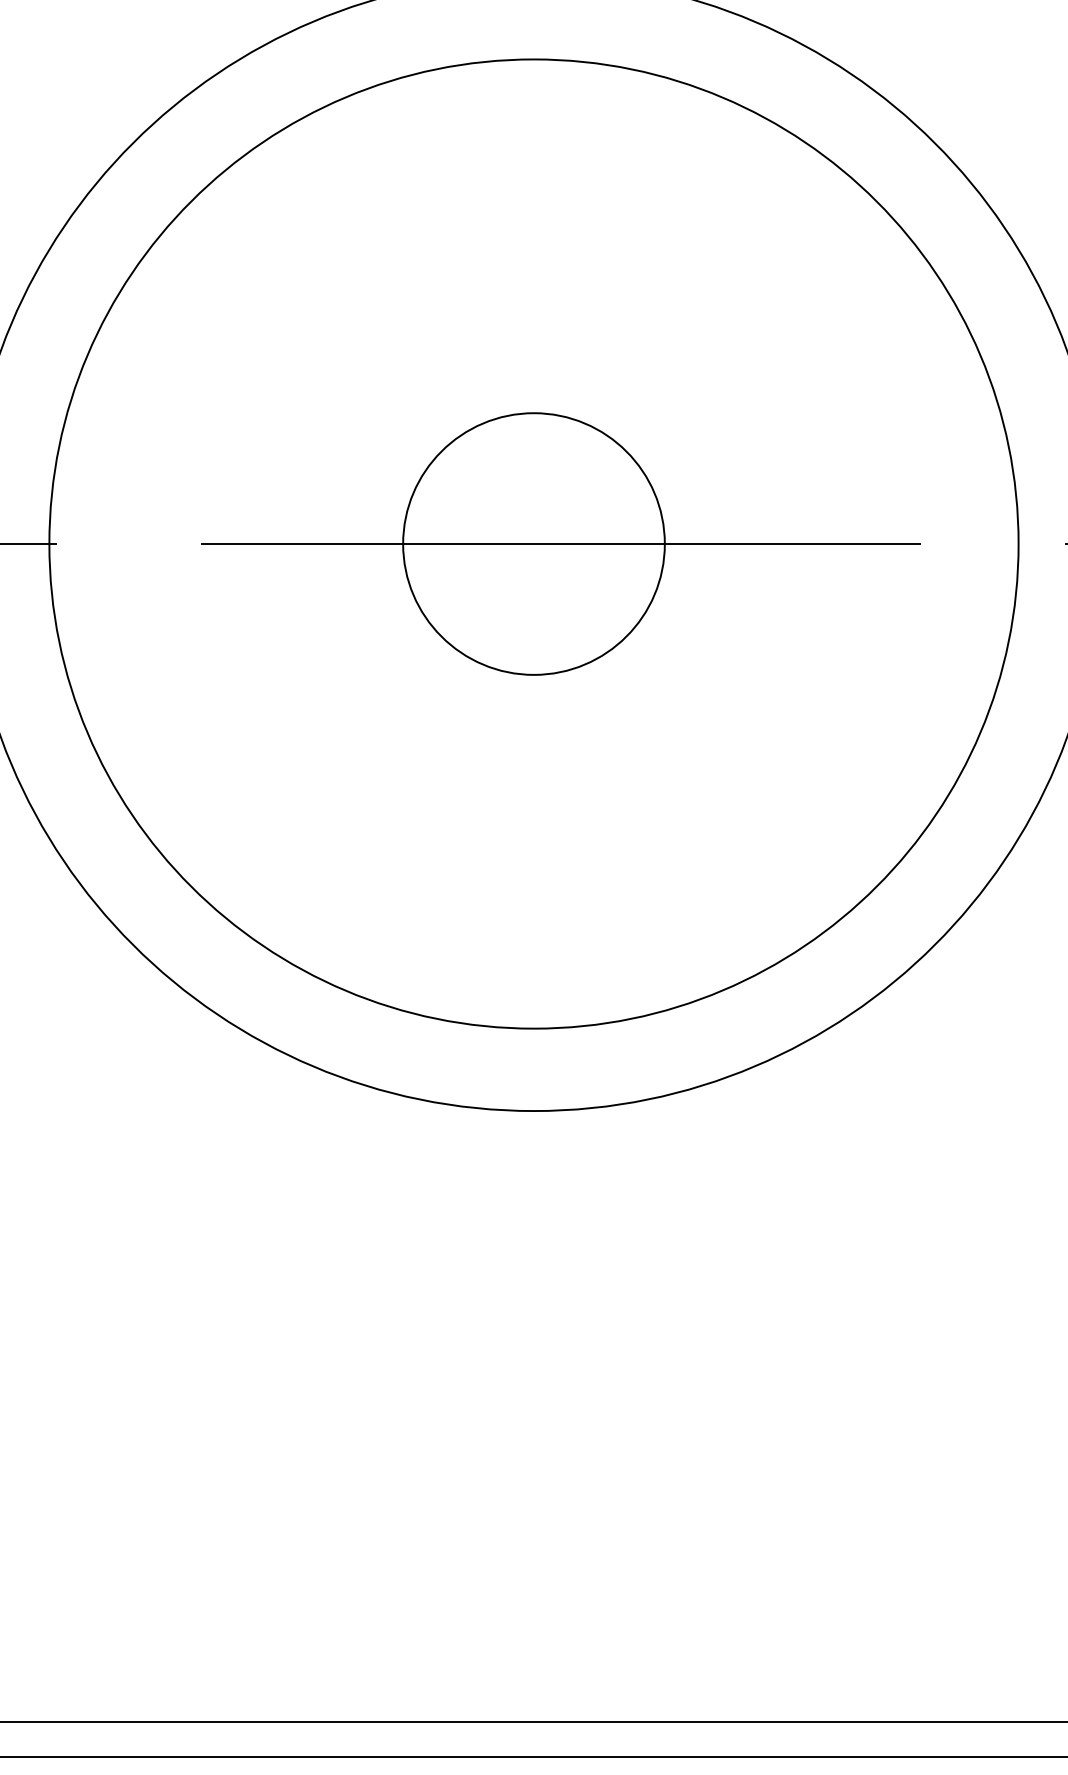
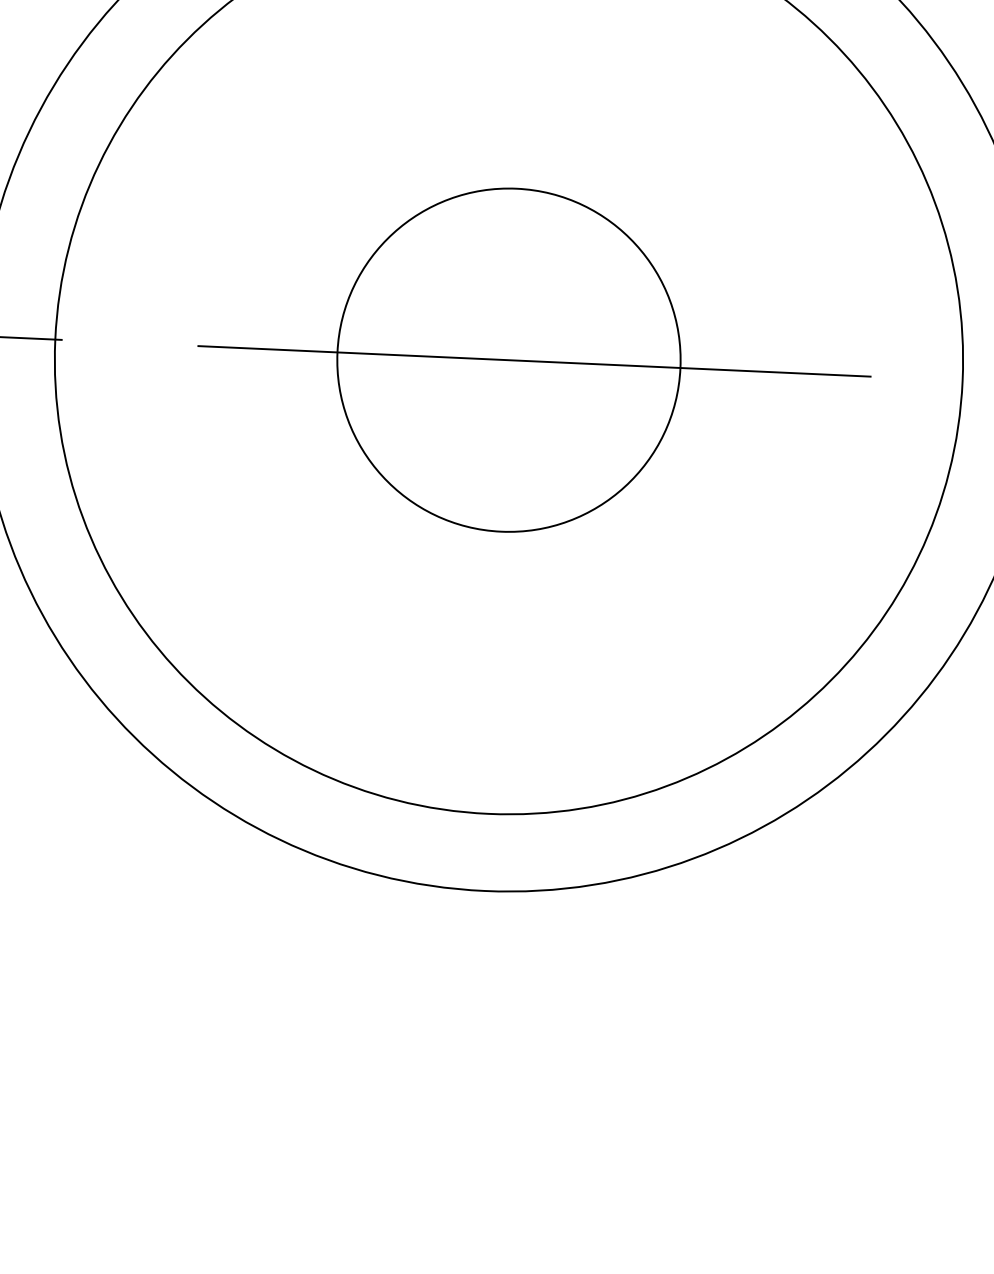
circle: (533, 543) -> (508, 359), size x1.4

